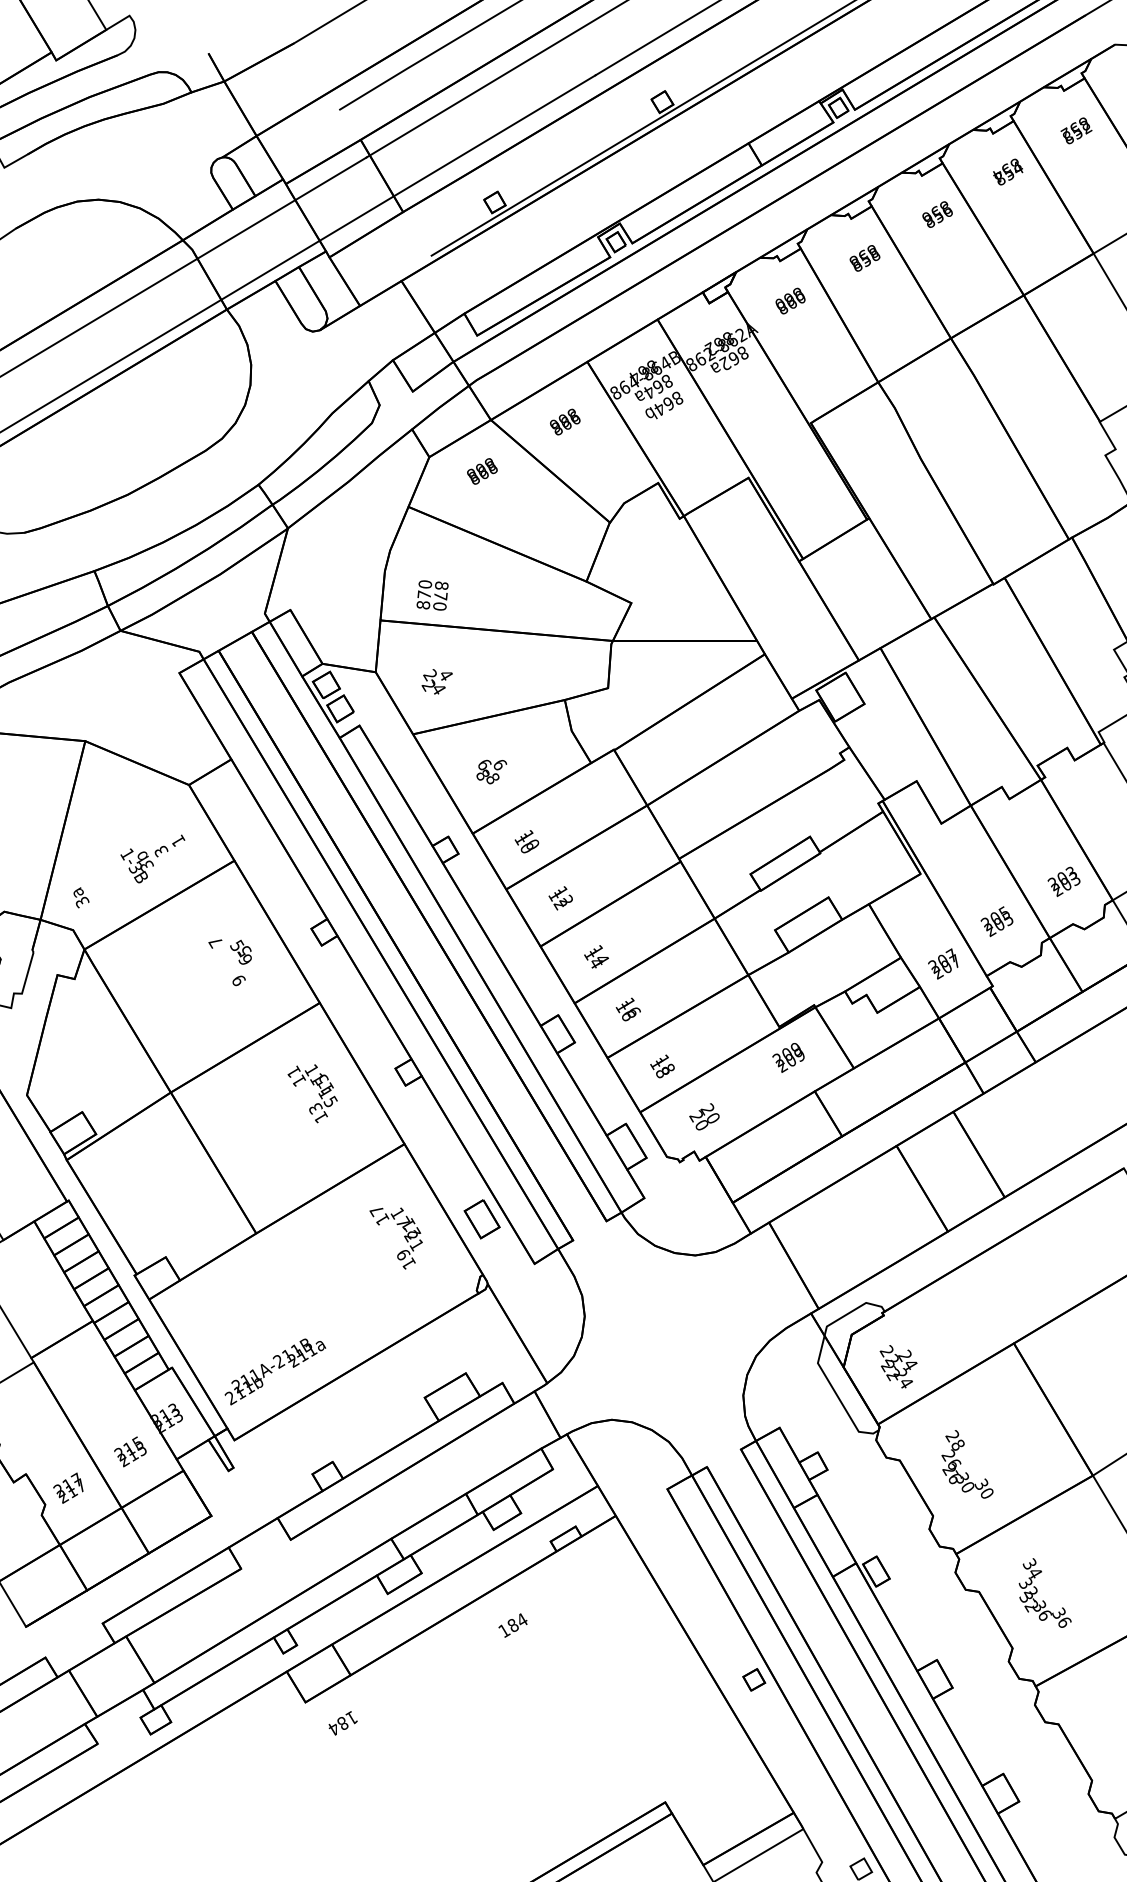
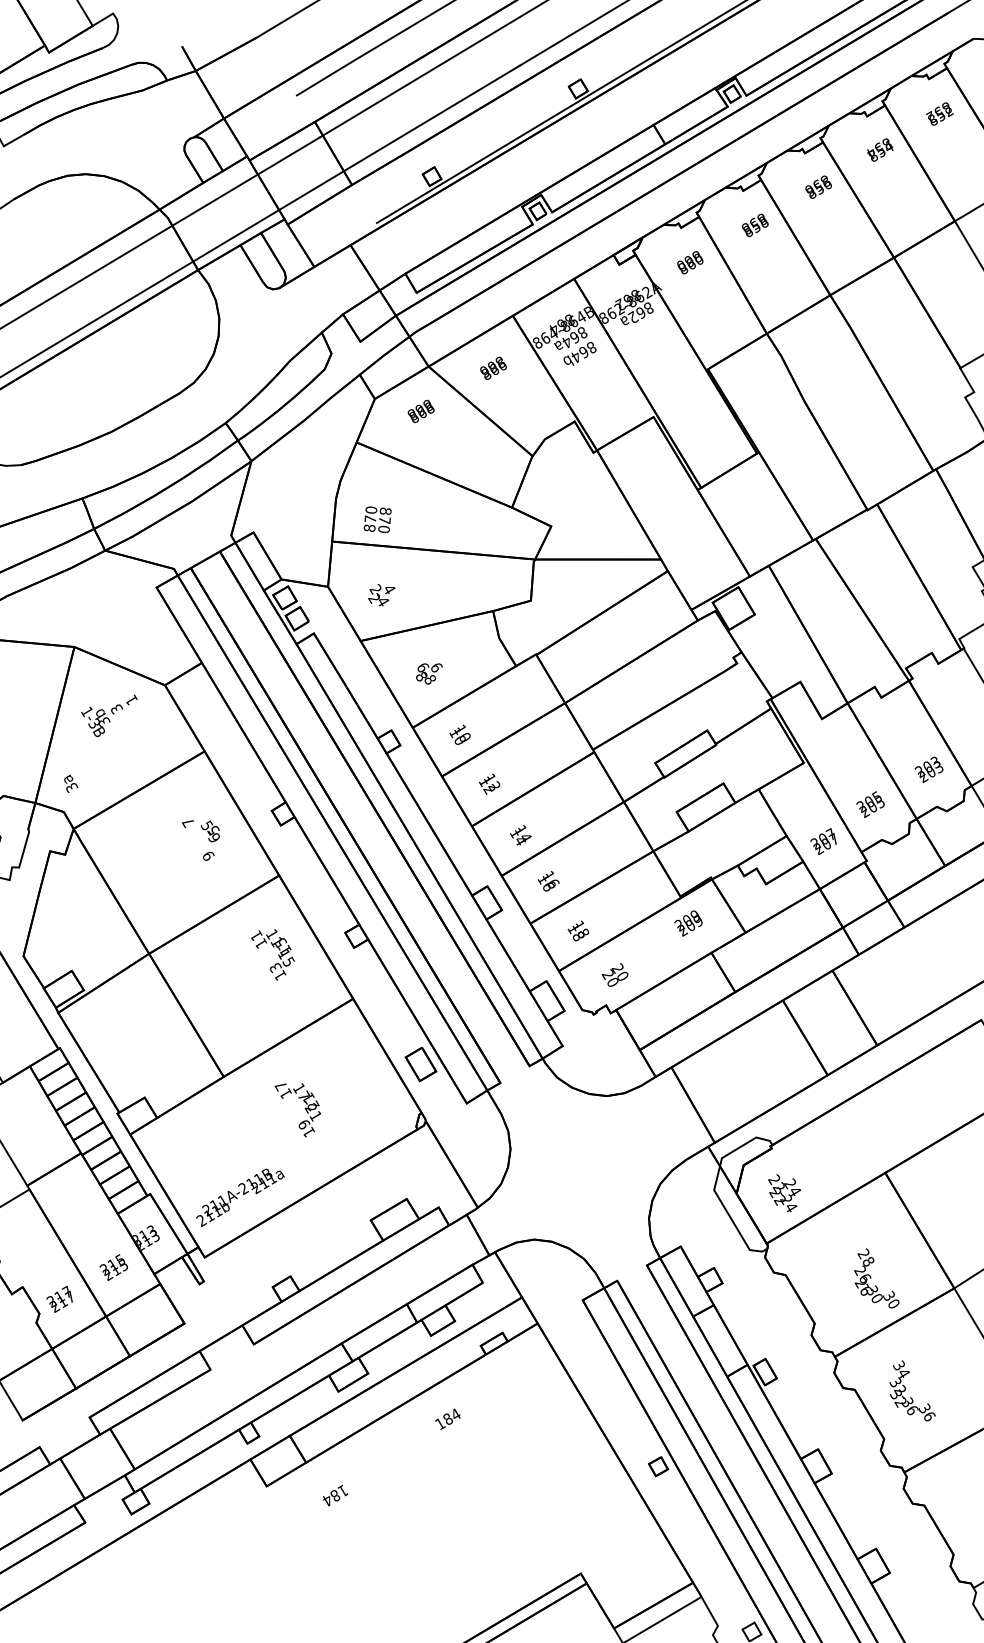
text: (152, 858) -> (109, 715), moved
text: (395, 1238) -> (297, 1110), moved
text: (967, 1464) -> (876, 1278), moved
text: (343, 1723) -> (335, 1495), moved

